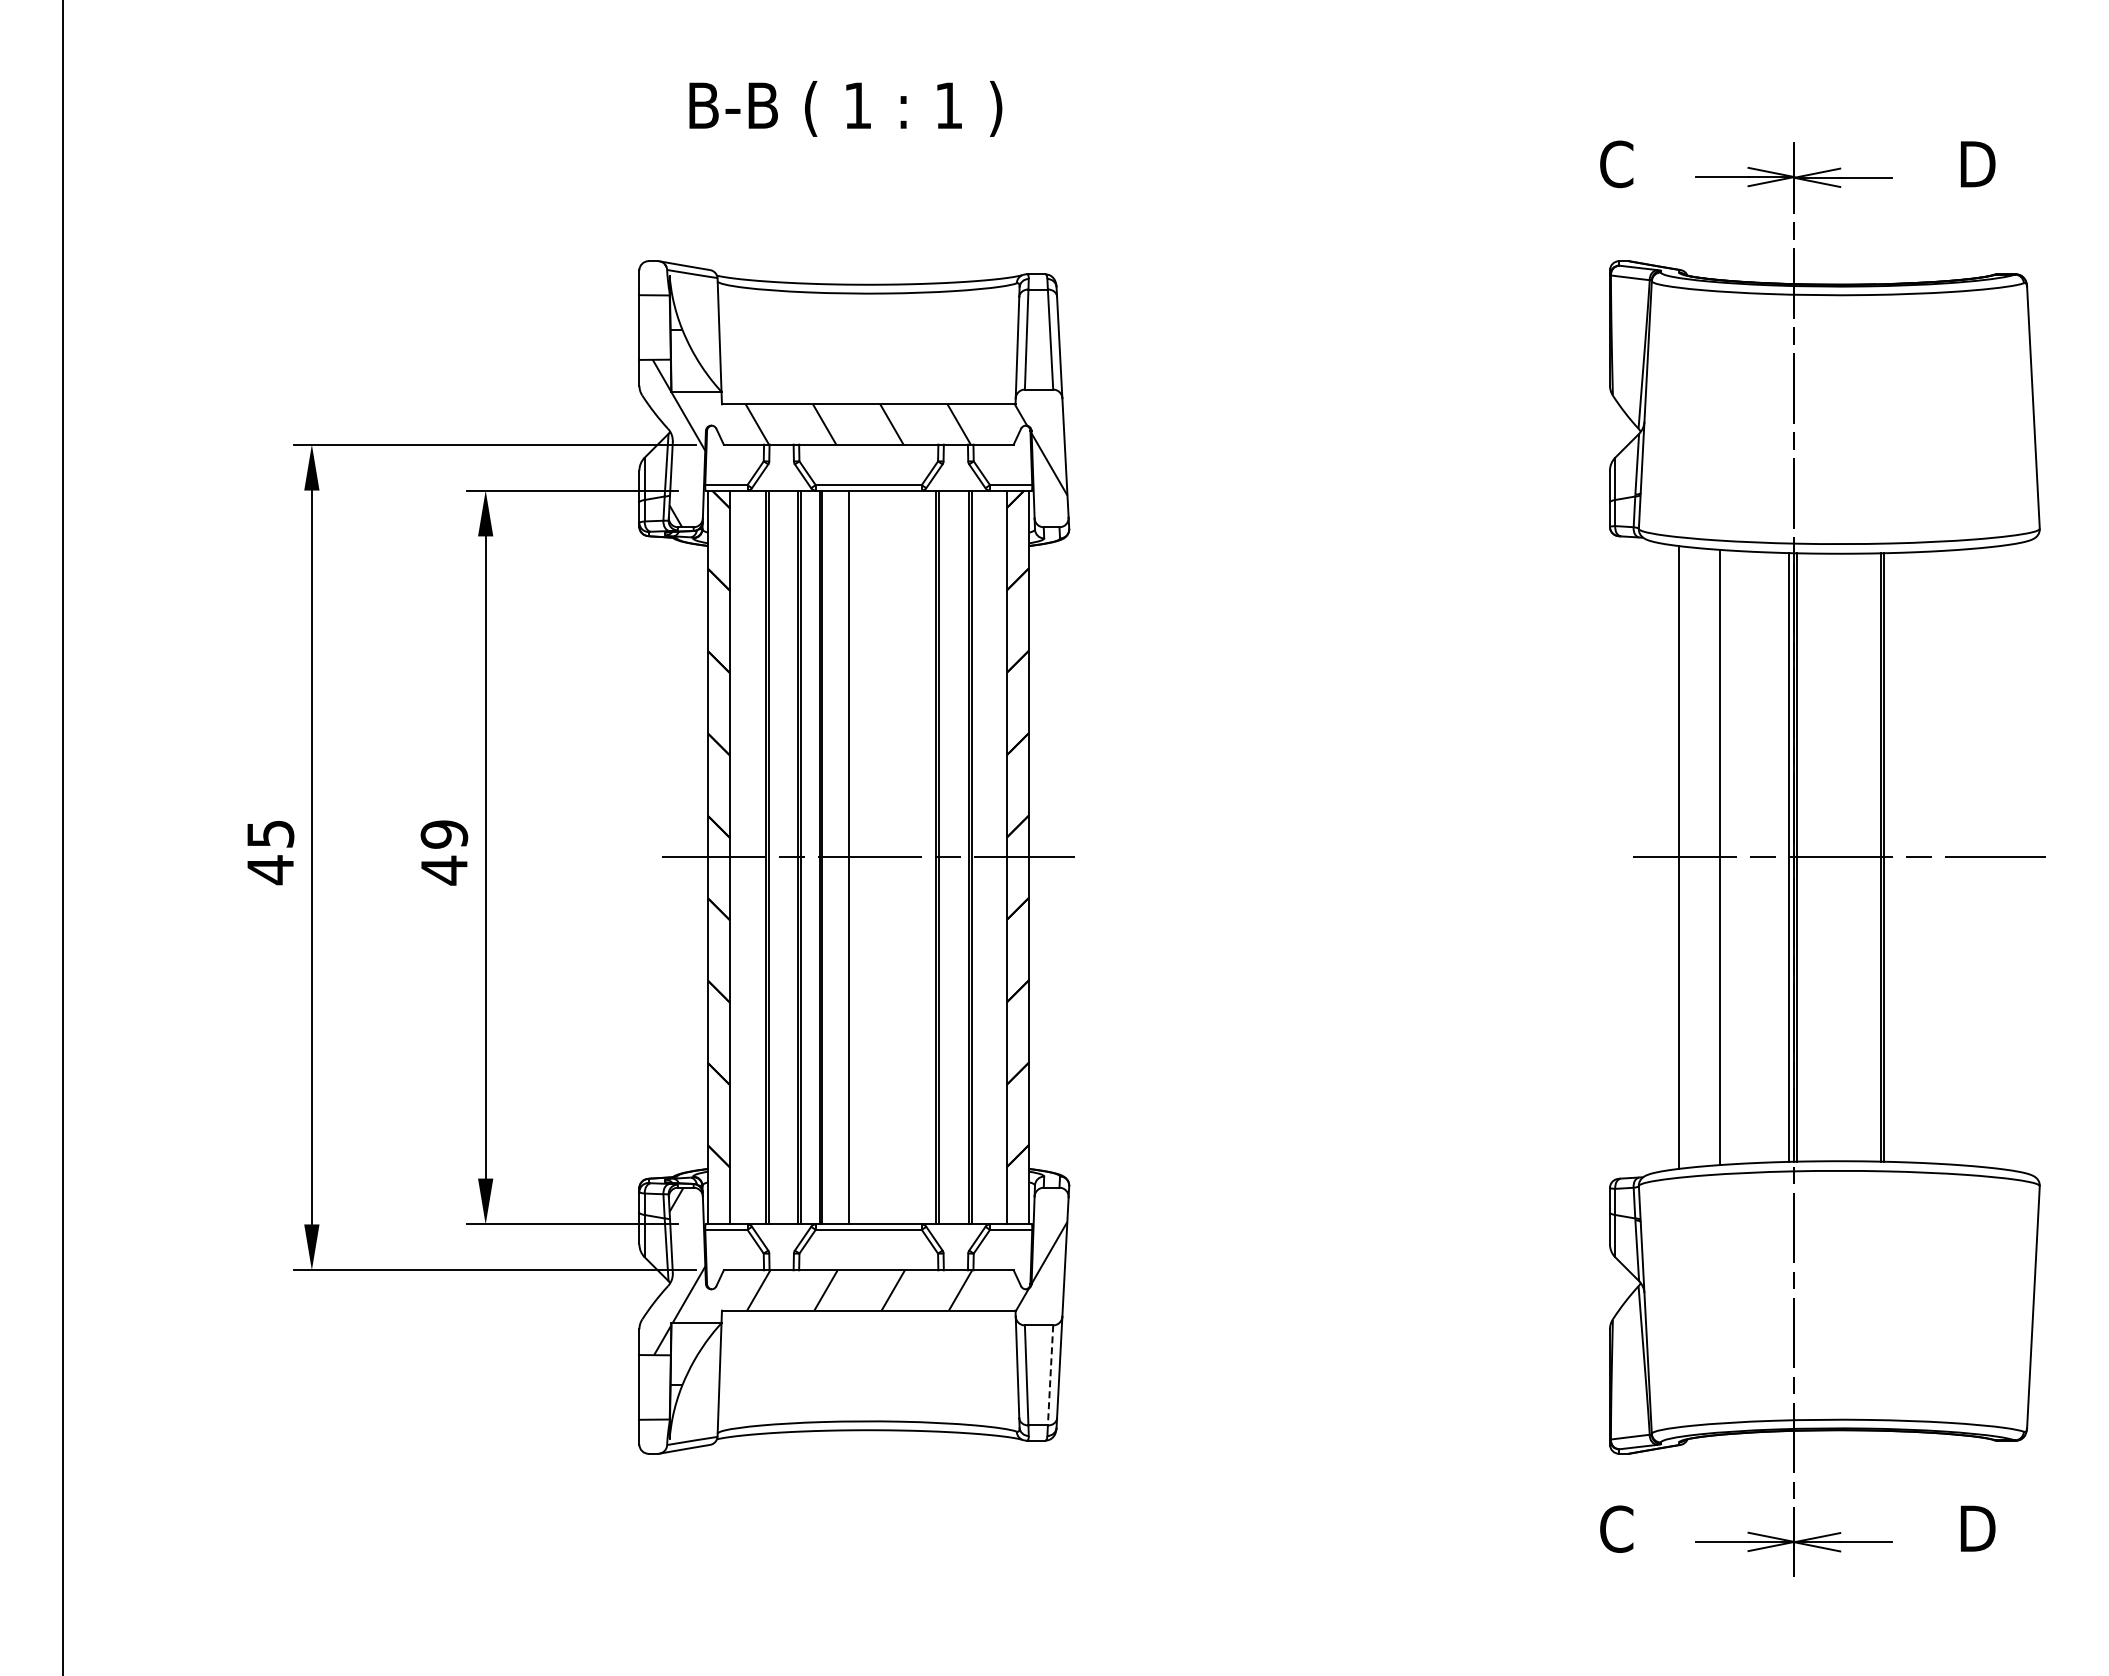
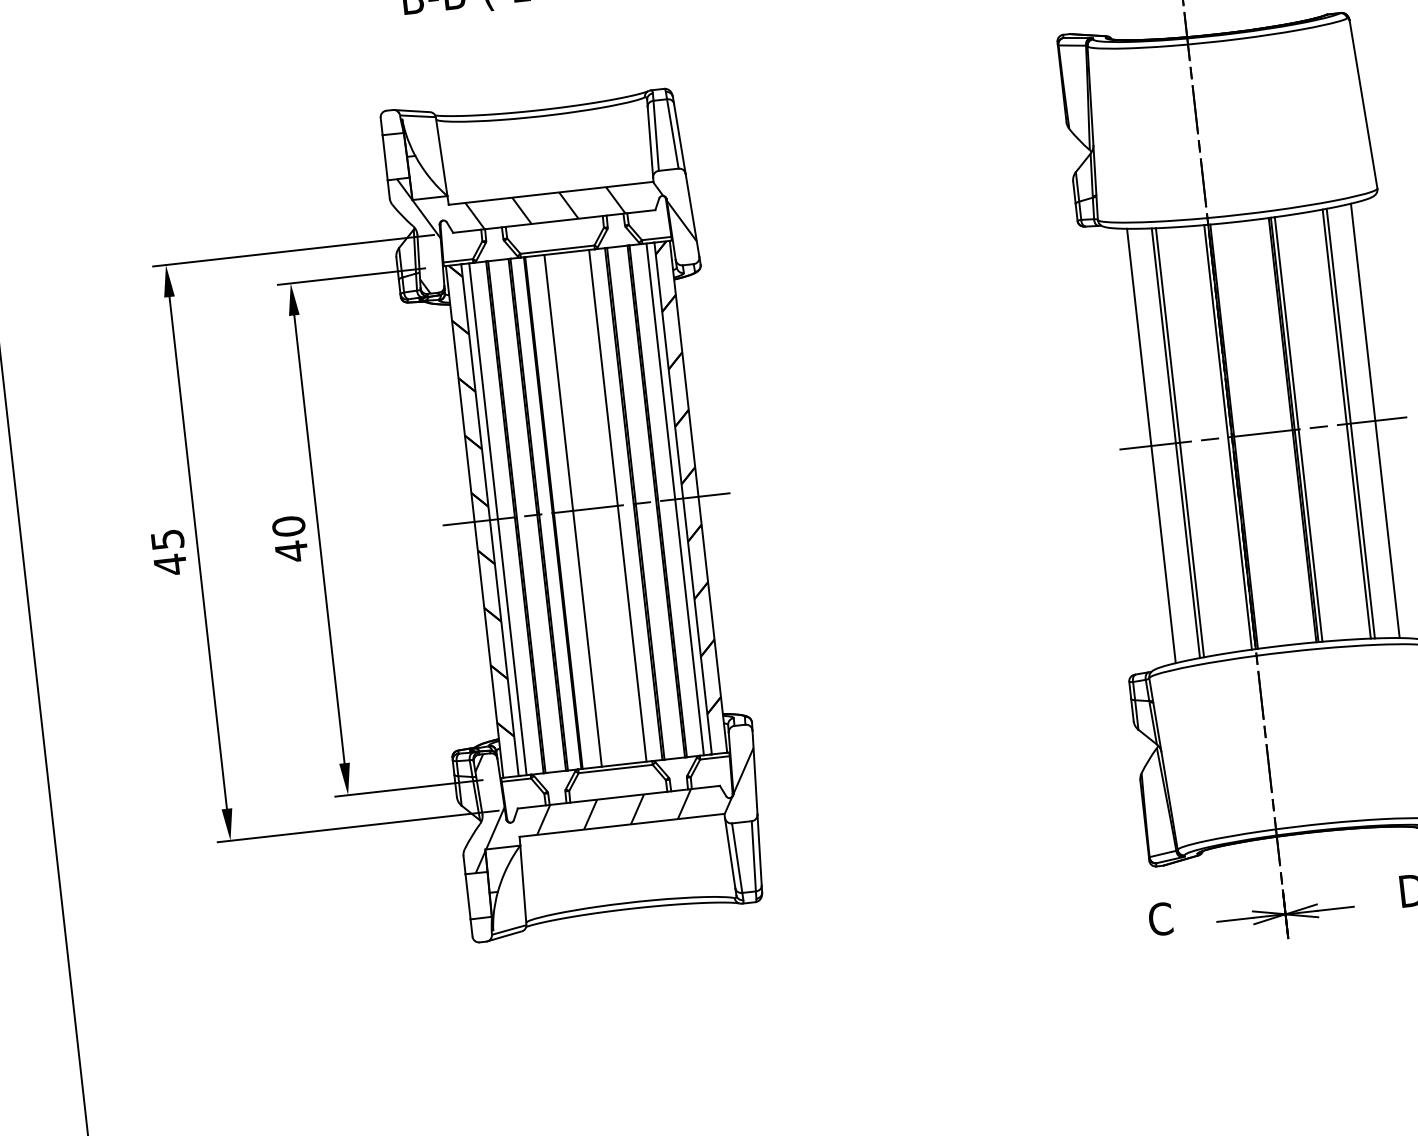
text: (444, 834) -> (288, 526), 49 -> 40
line: (741, 857) -> (497, 519), added
line: (913, 857) -> (617, 505), added
line: (995, 857) -> (674, 499), added
line: (1713, 857) -> (1175, 443), added
line: (1889, 857) -> (1298, 429), added
line: (1958, 857) -> (1346, 424), added
line: (1964, 857) -> (1350, 423), added
line: (1999, 857) -> (1375, 420), added
line: (1050, 1375) -> (753, 856), dashed -> solid

